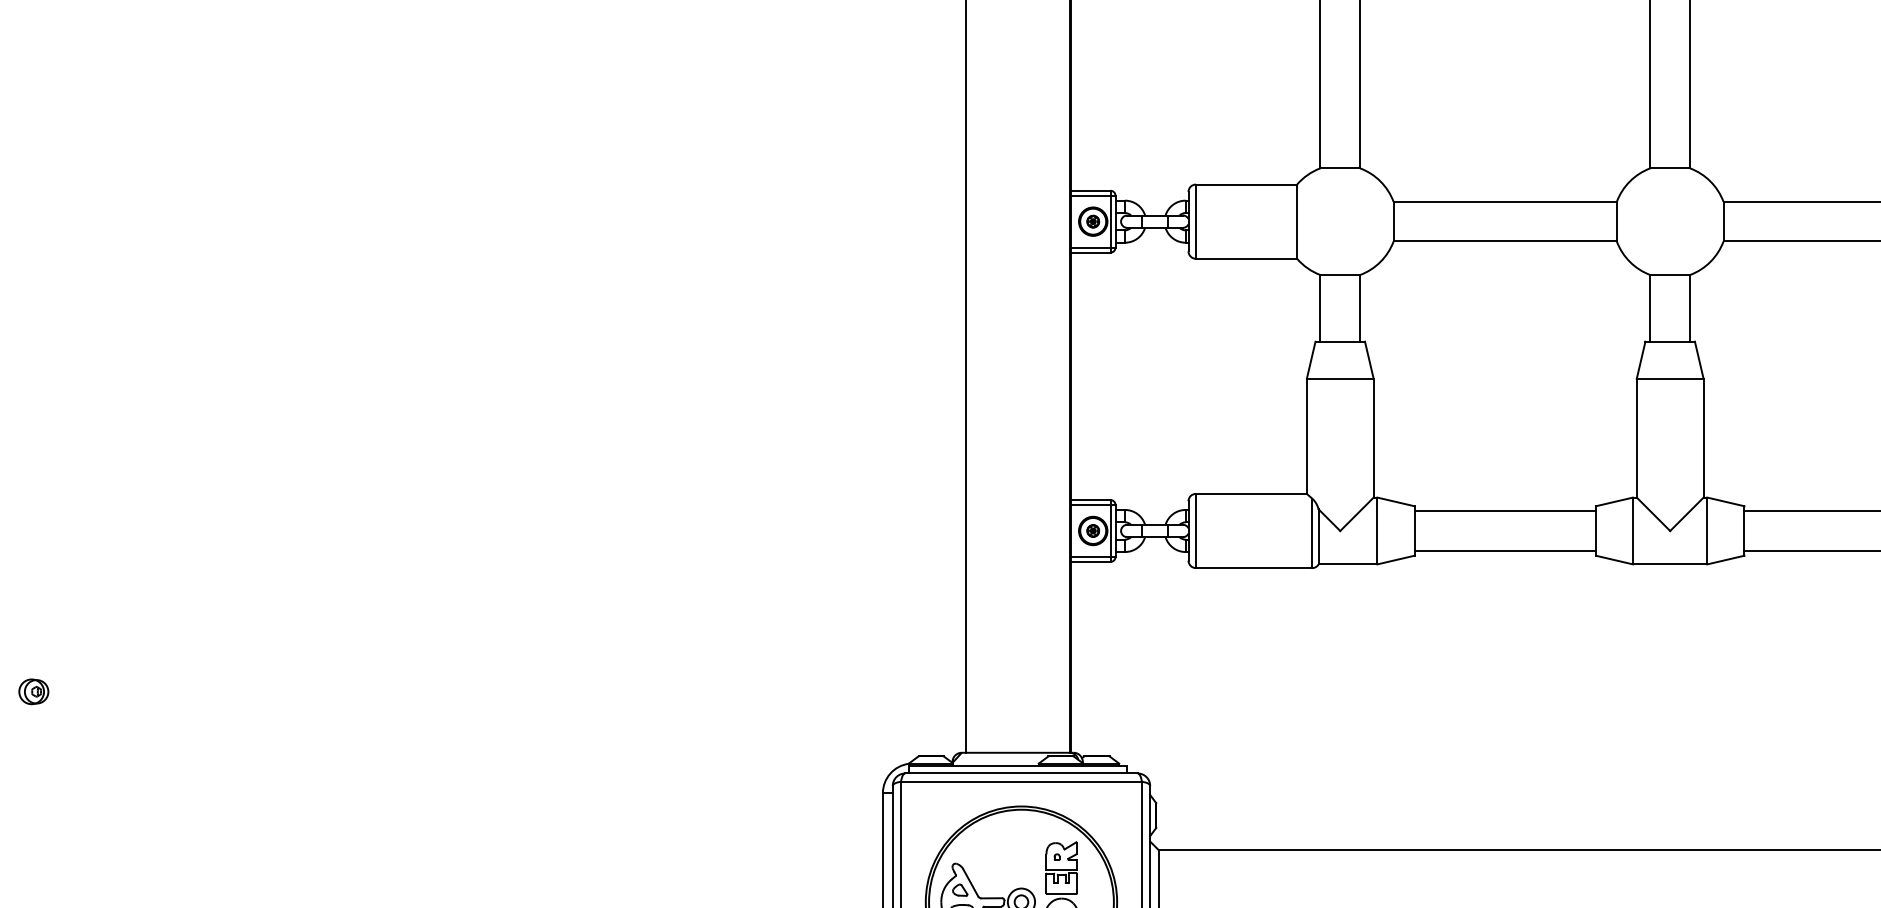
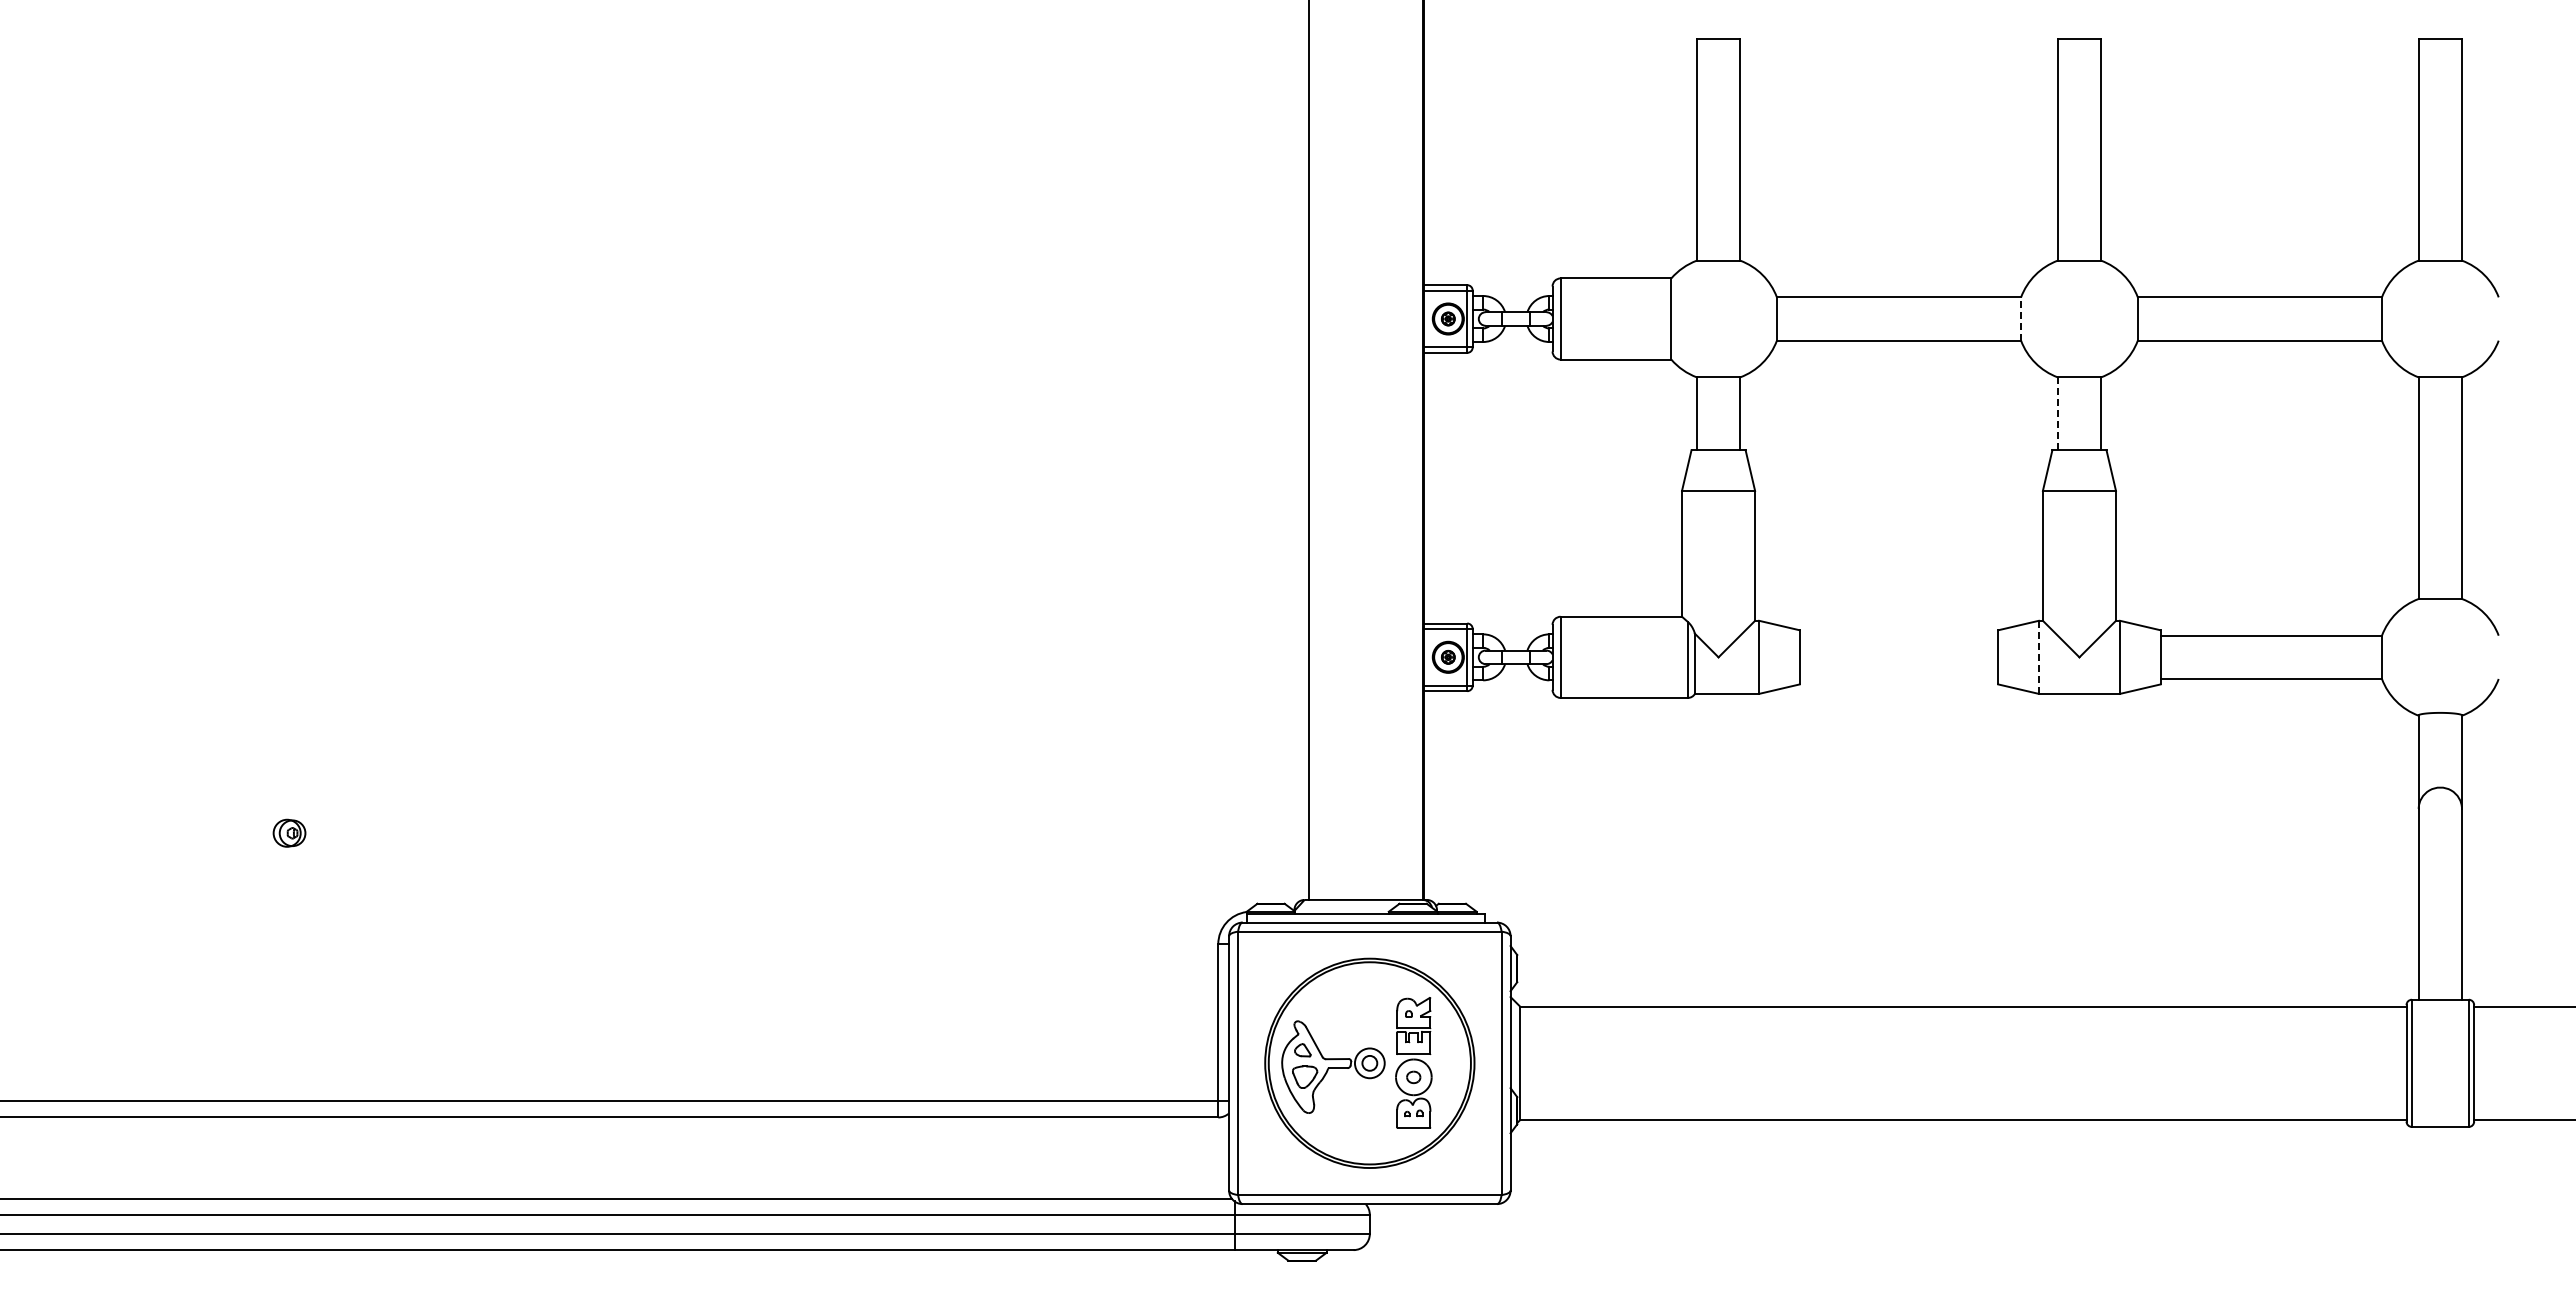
line: (1617, 222) -> (2021, 319), solid -> dashed
line: (1650, 308) -> (2057, 414), solid -> dashed
line: (1504, 511) -> (1898, 635), removed
line: (1632, 531) -> (2038, 657), solid -> dashed
line: (1504, 551) -> (1898, 679), removed

